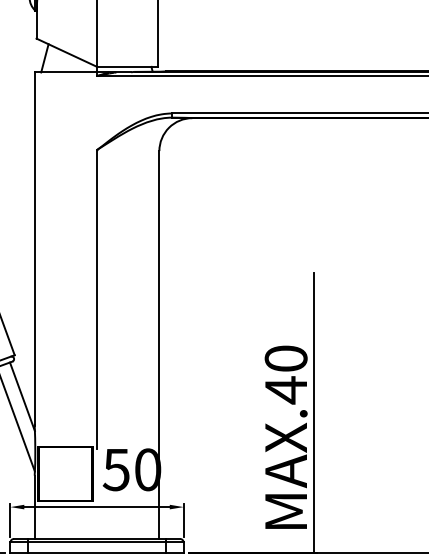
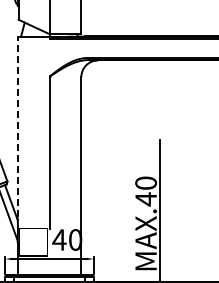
line: (34, 247) -> (17, 126), solid -> dashed
text: (116, 468) -> (59, 239), 50 -> 40

